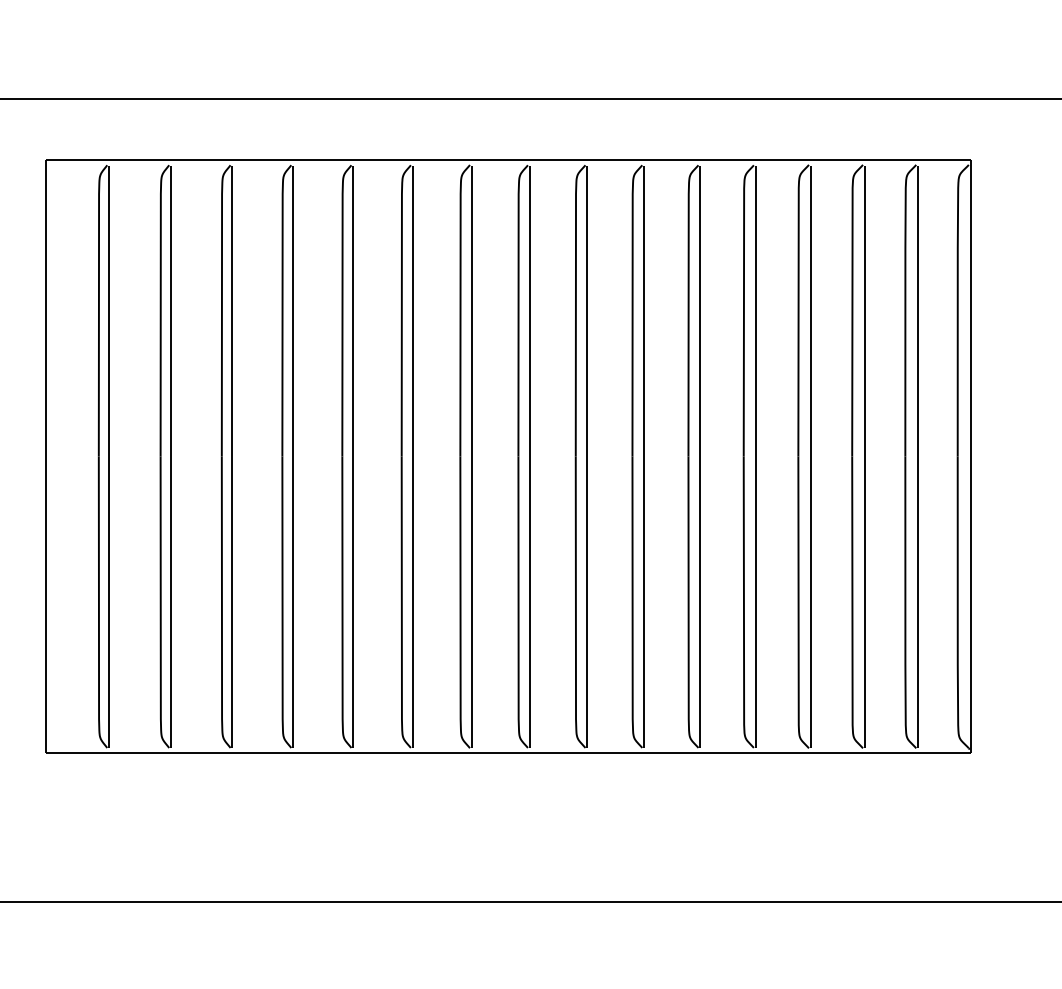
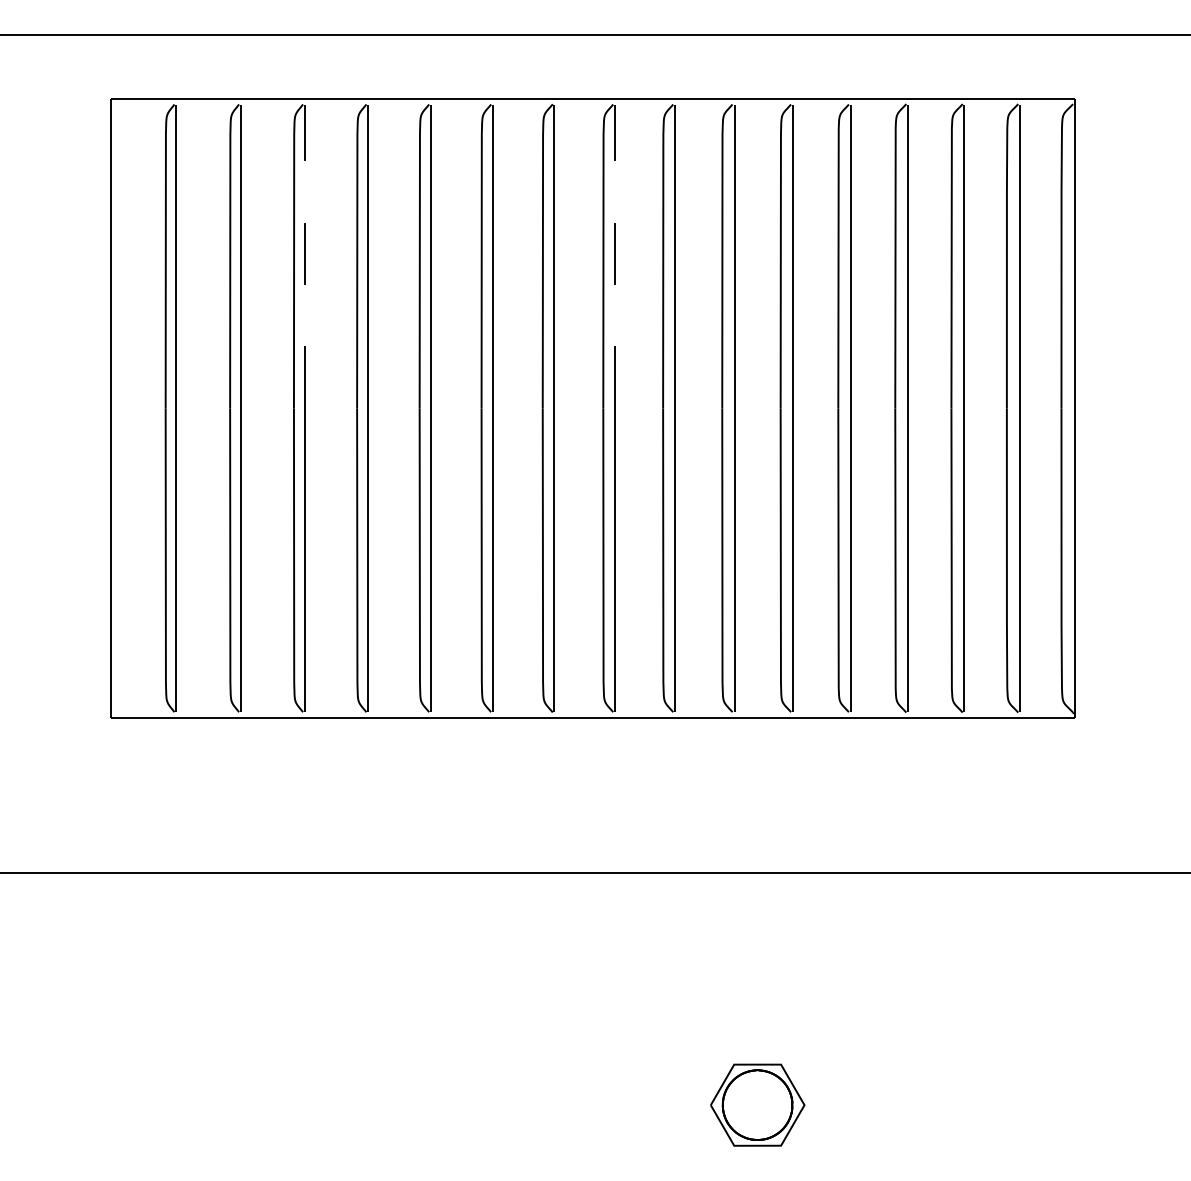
line: (231, 311) -> (304, 256), solid -> dashed
line: (530, 311) -> (615, 256), solid -> dashed

